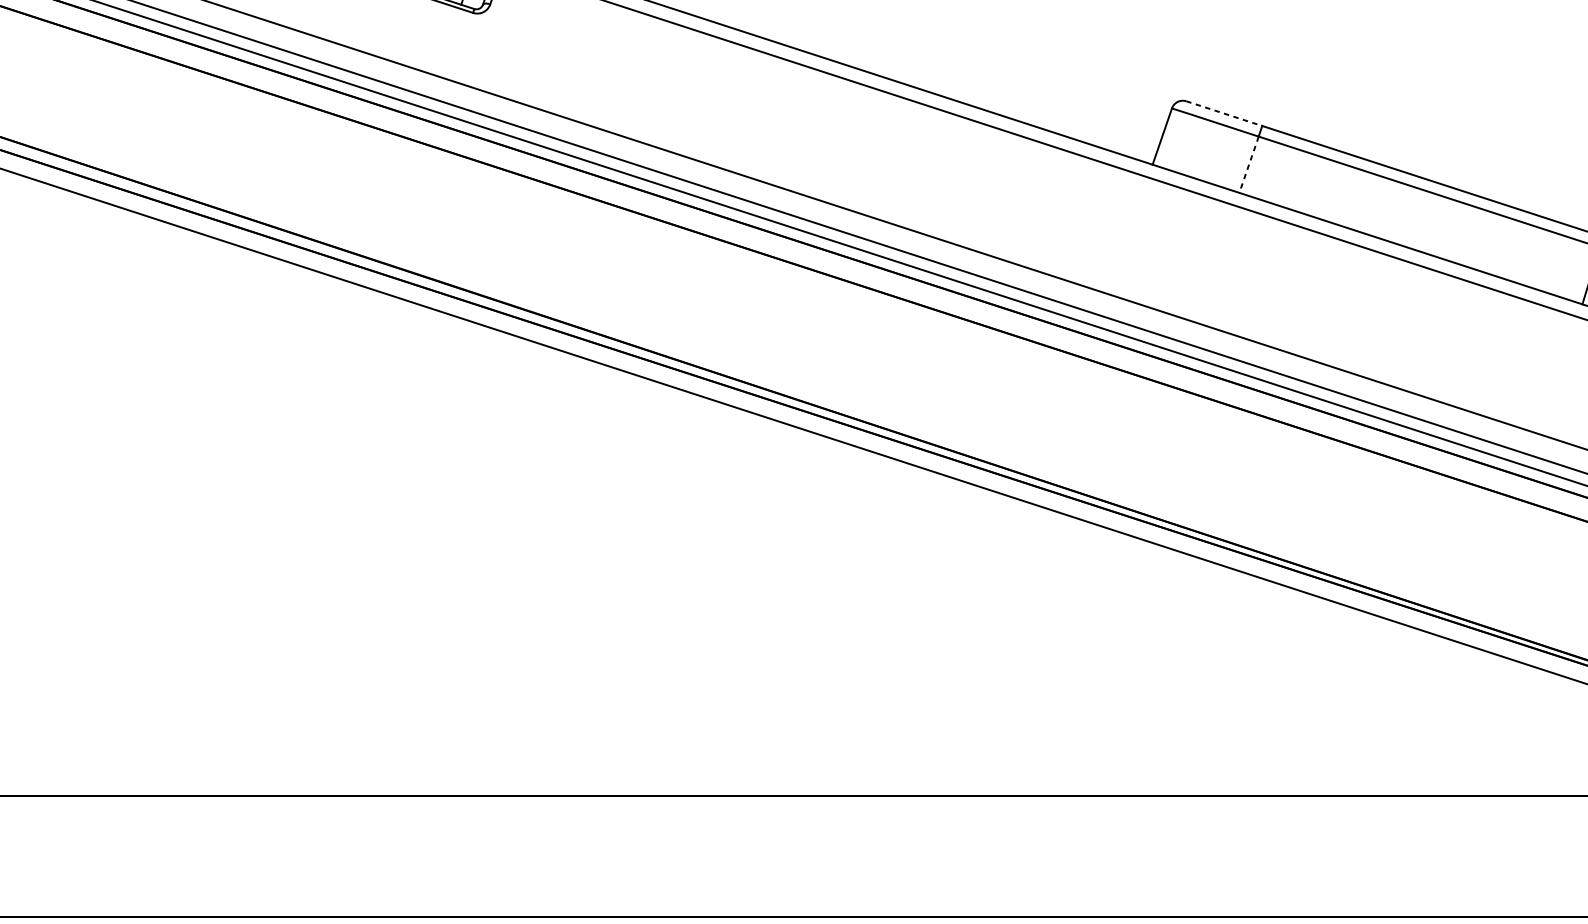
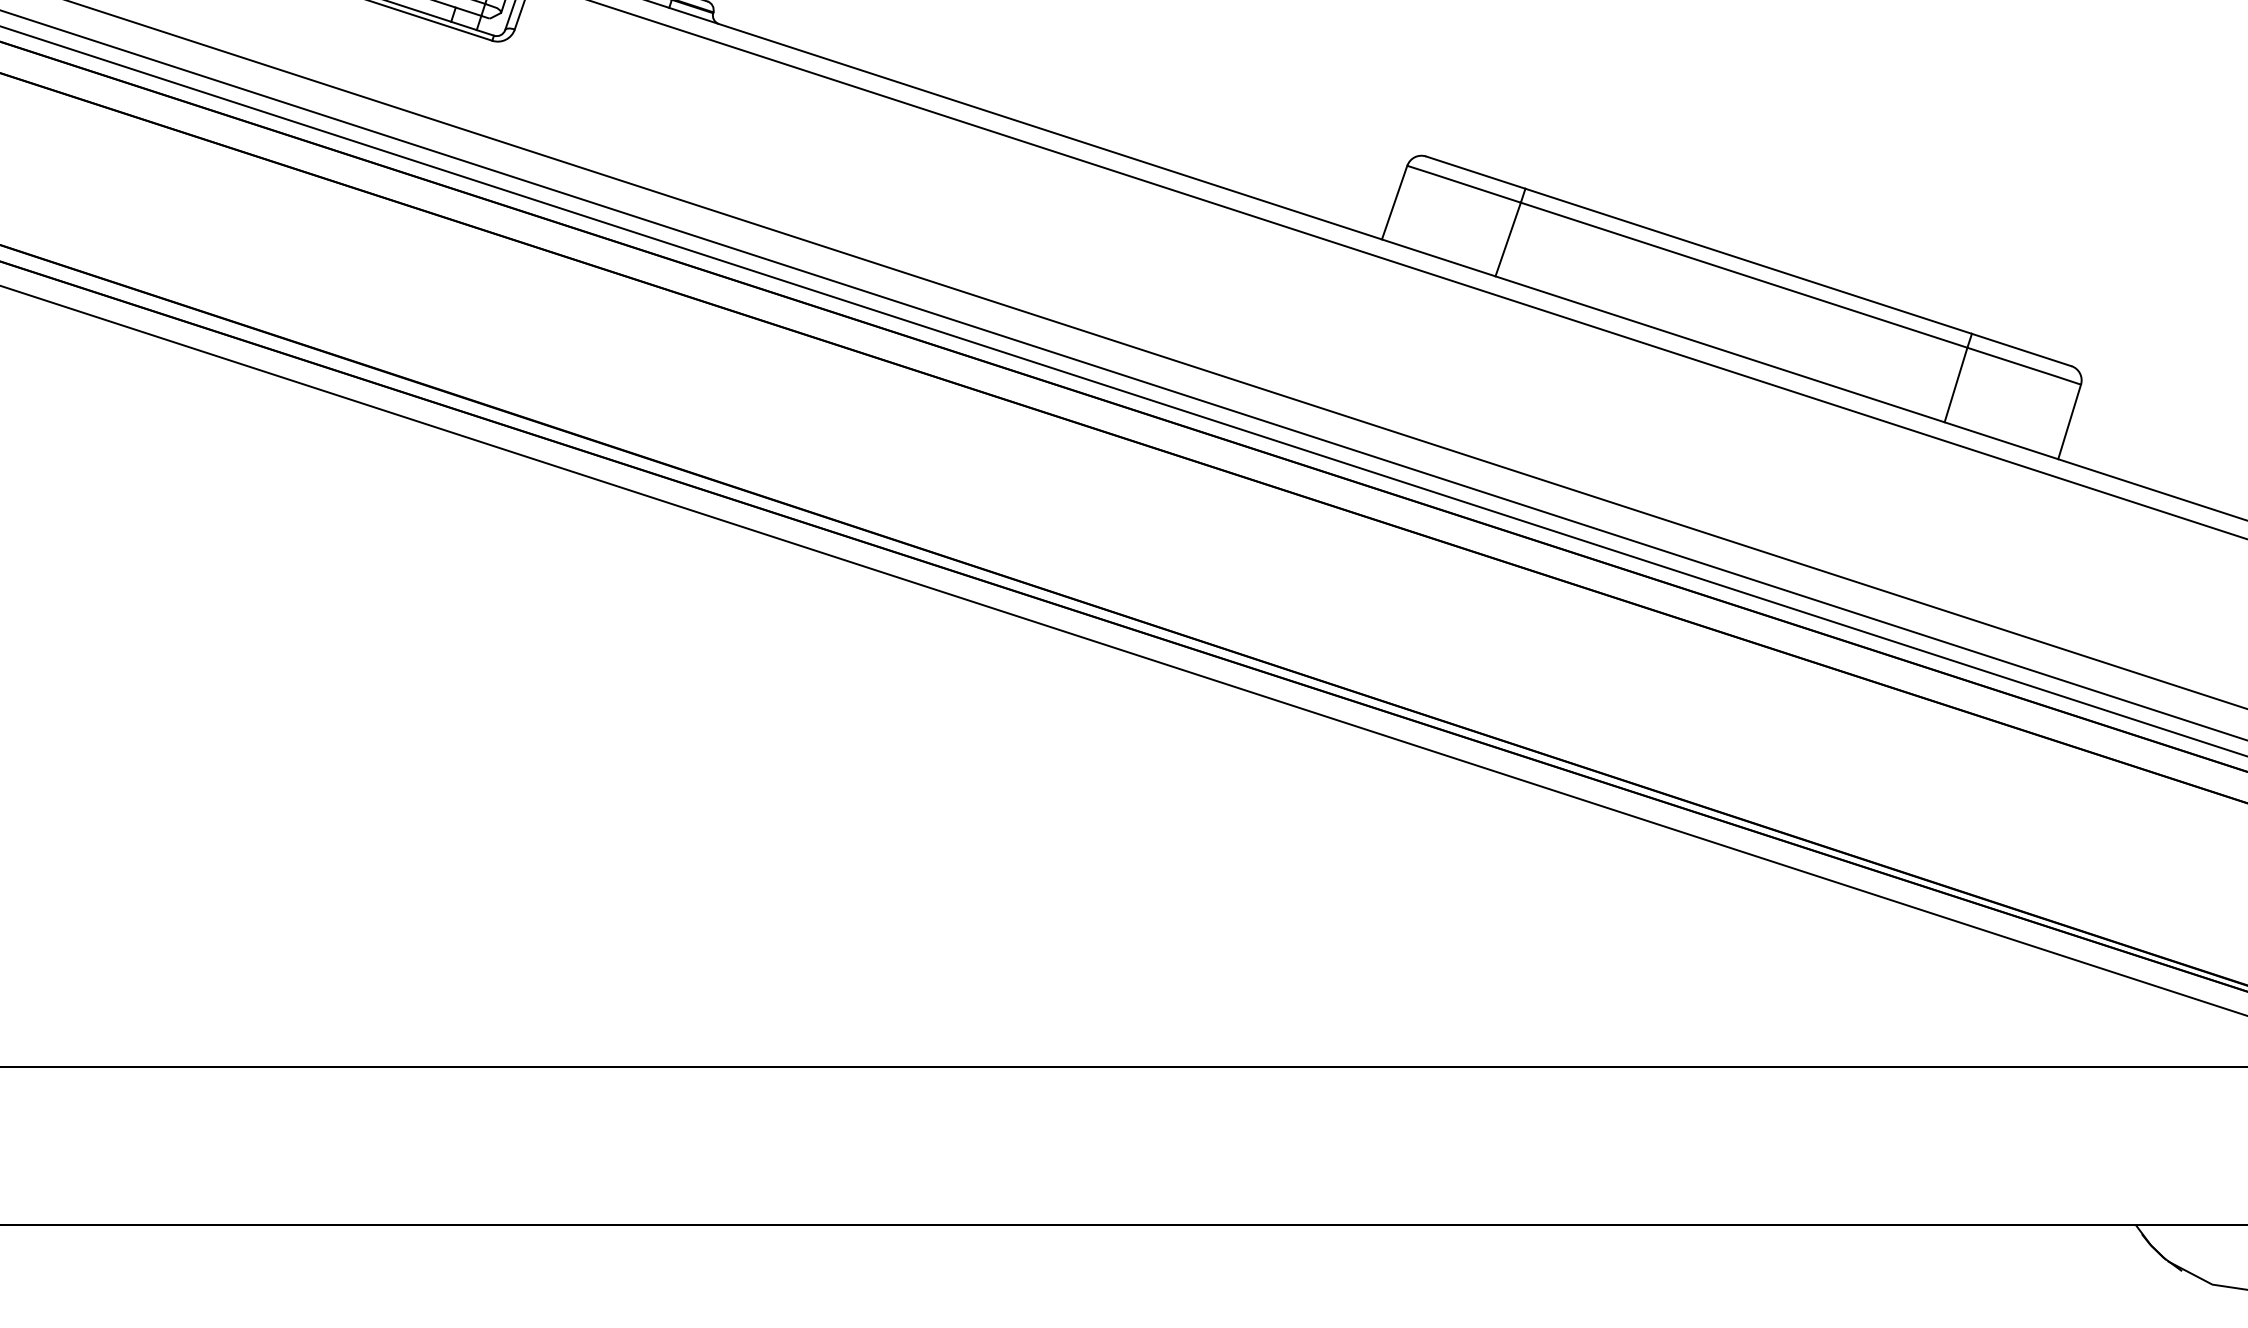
line: (1224, 113) -> (1476, 172), dashed -> solid
line: (1249, 164) -> (1508, 239), dashed -> solid

